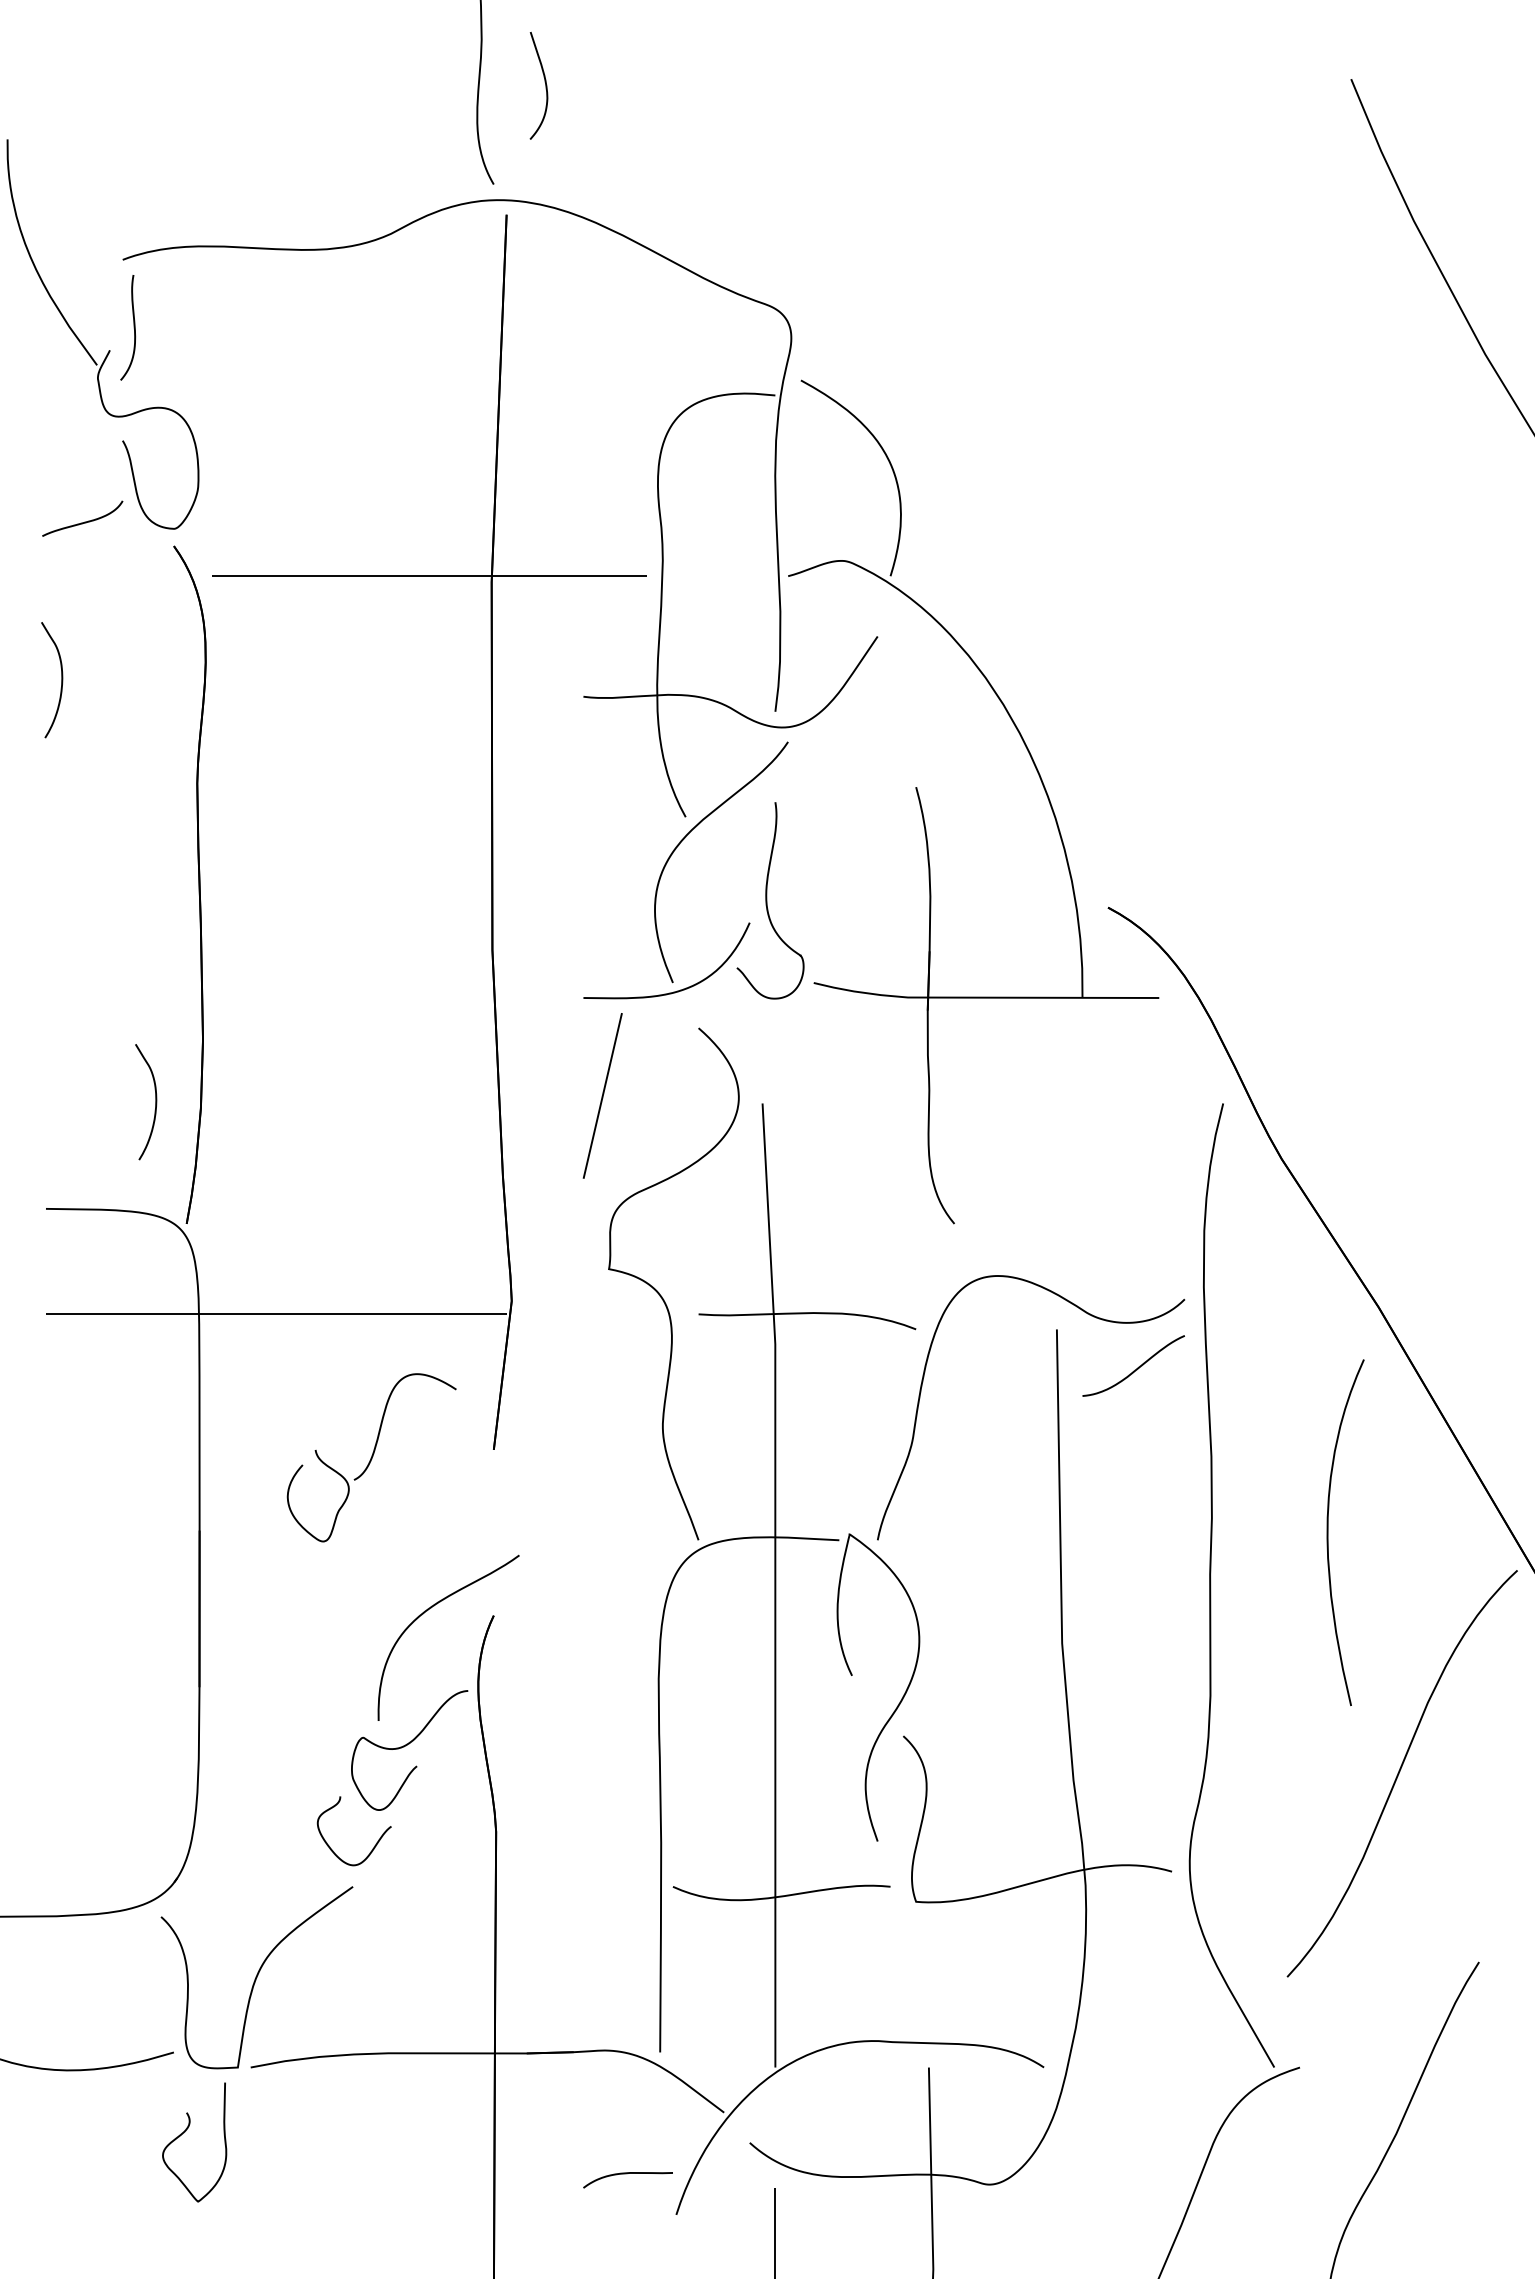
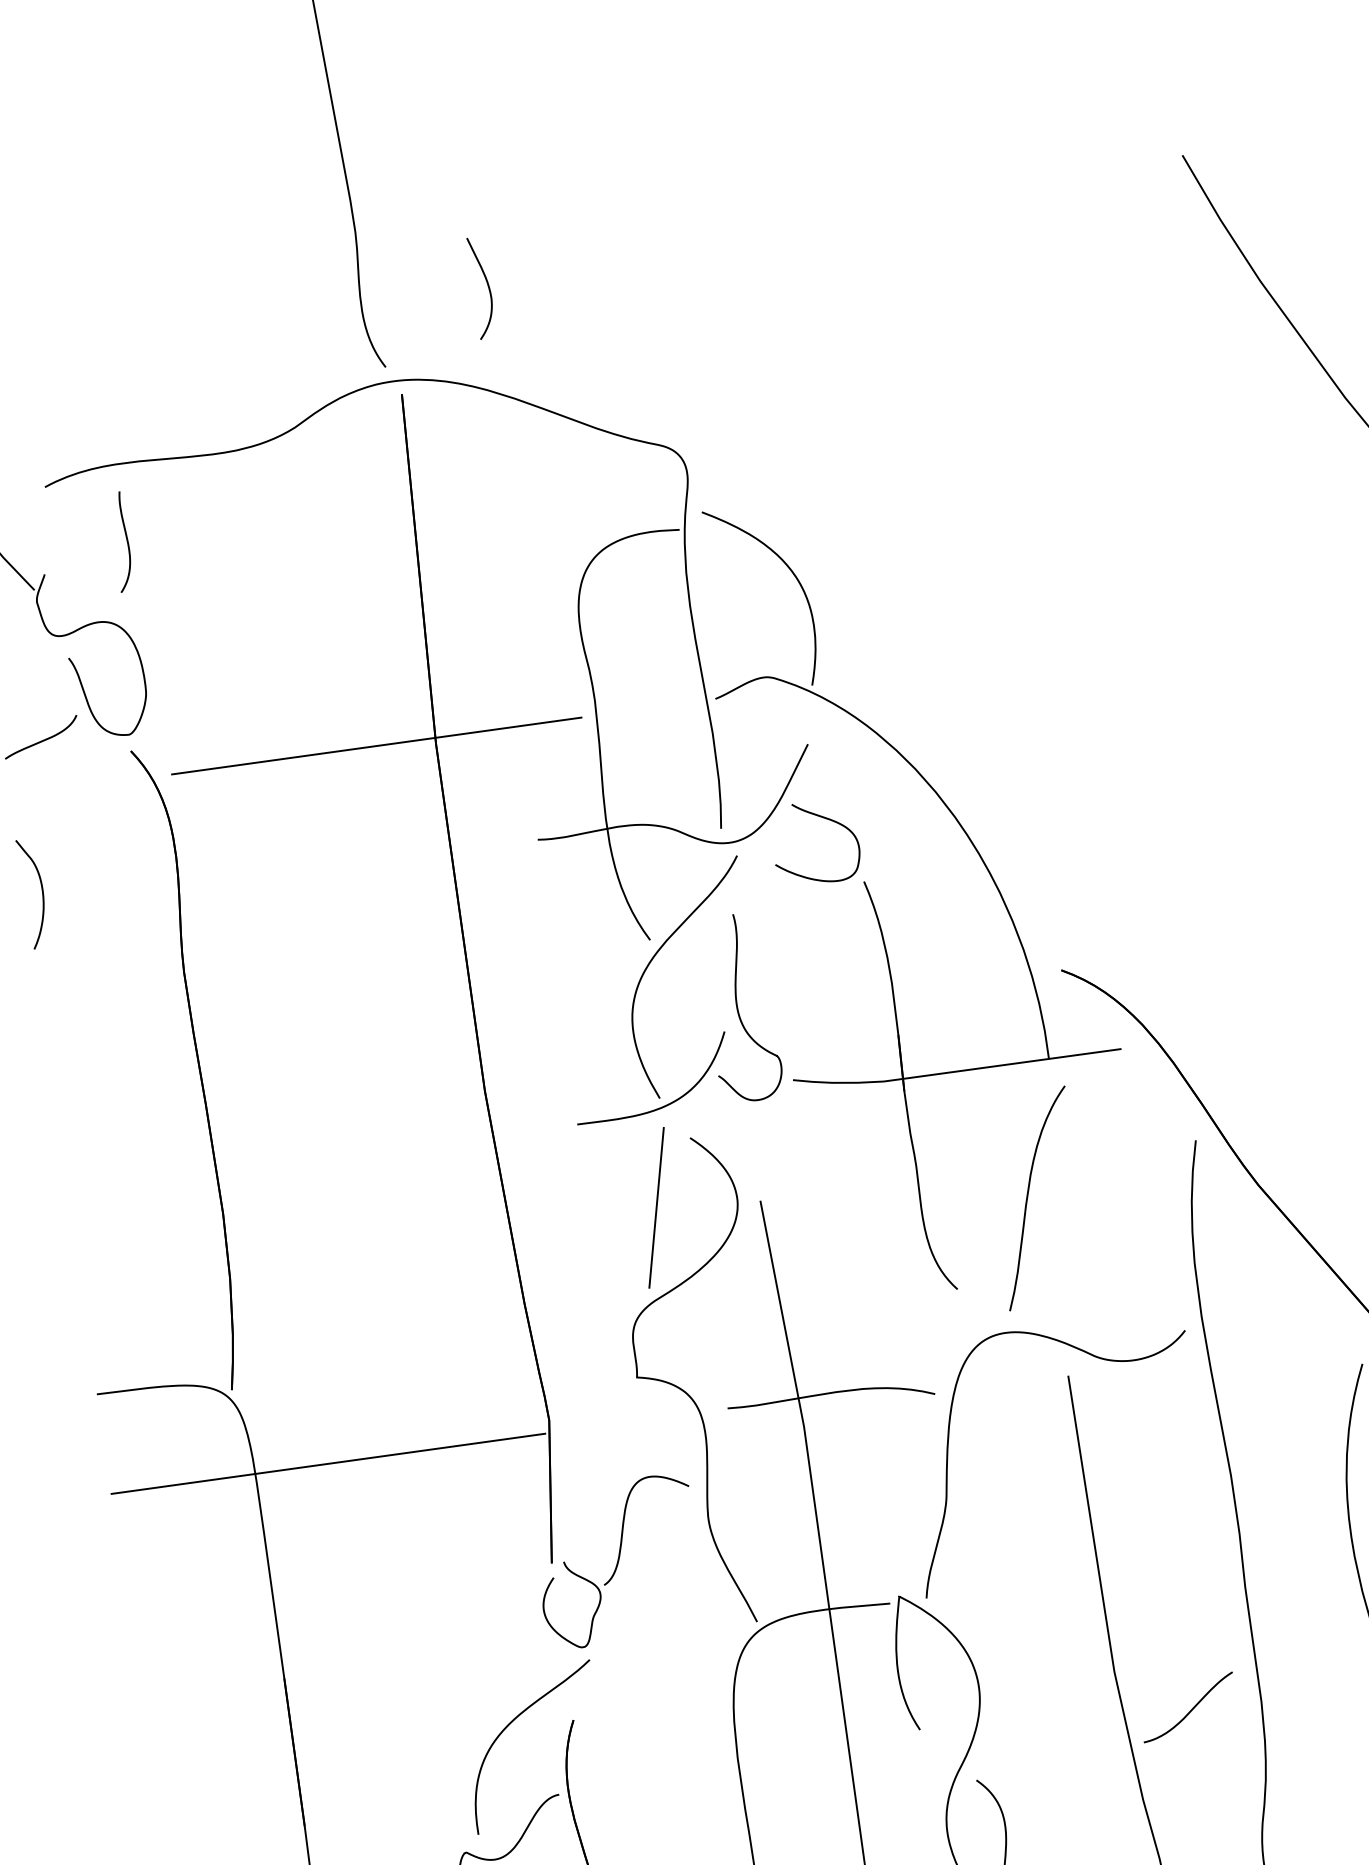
curve: (544, 82) -> (486, 283), moved
curve: (133, 327) -> (126, 541), moved
curve: (882, 715) -> (822, 818), added
line: (602, 1095) -> (656, 1207), moved
curve: (155, 1102) -> (186, 1279), removed
curve: (1041, 1137) -> (1028, 1196), added
curve: (1136, 1368) -> (1191, 1709), moved
part: (371, 1457) -> (617, 1561), moved

